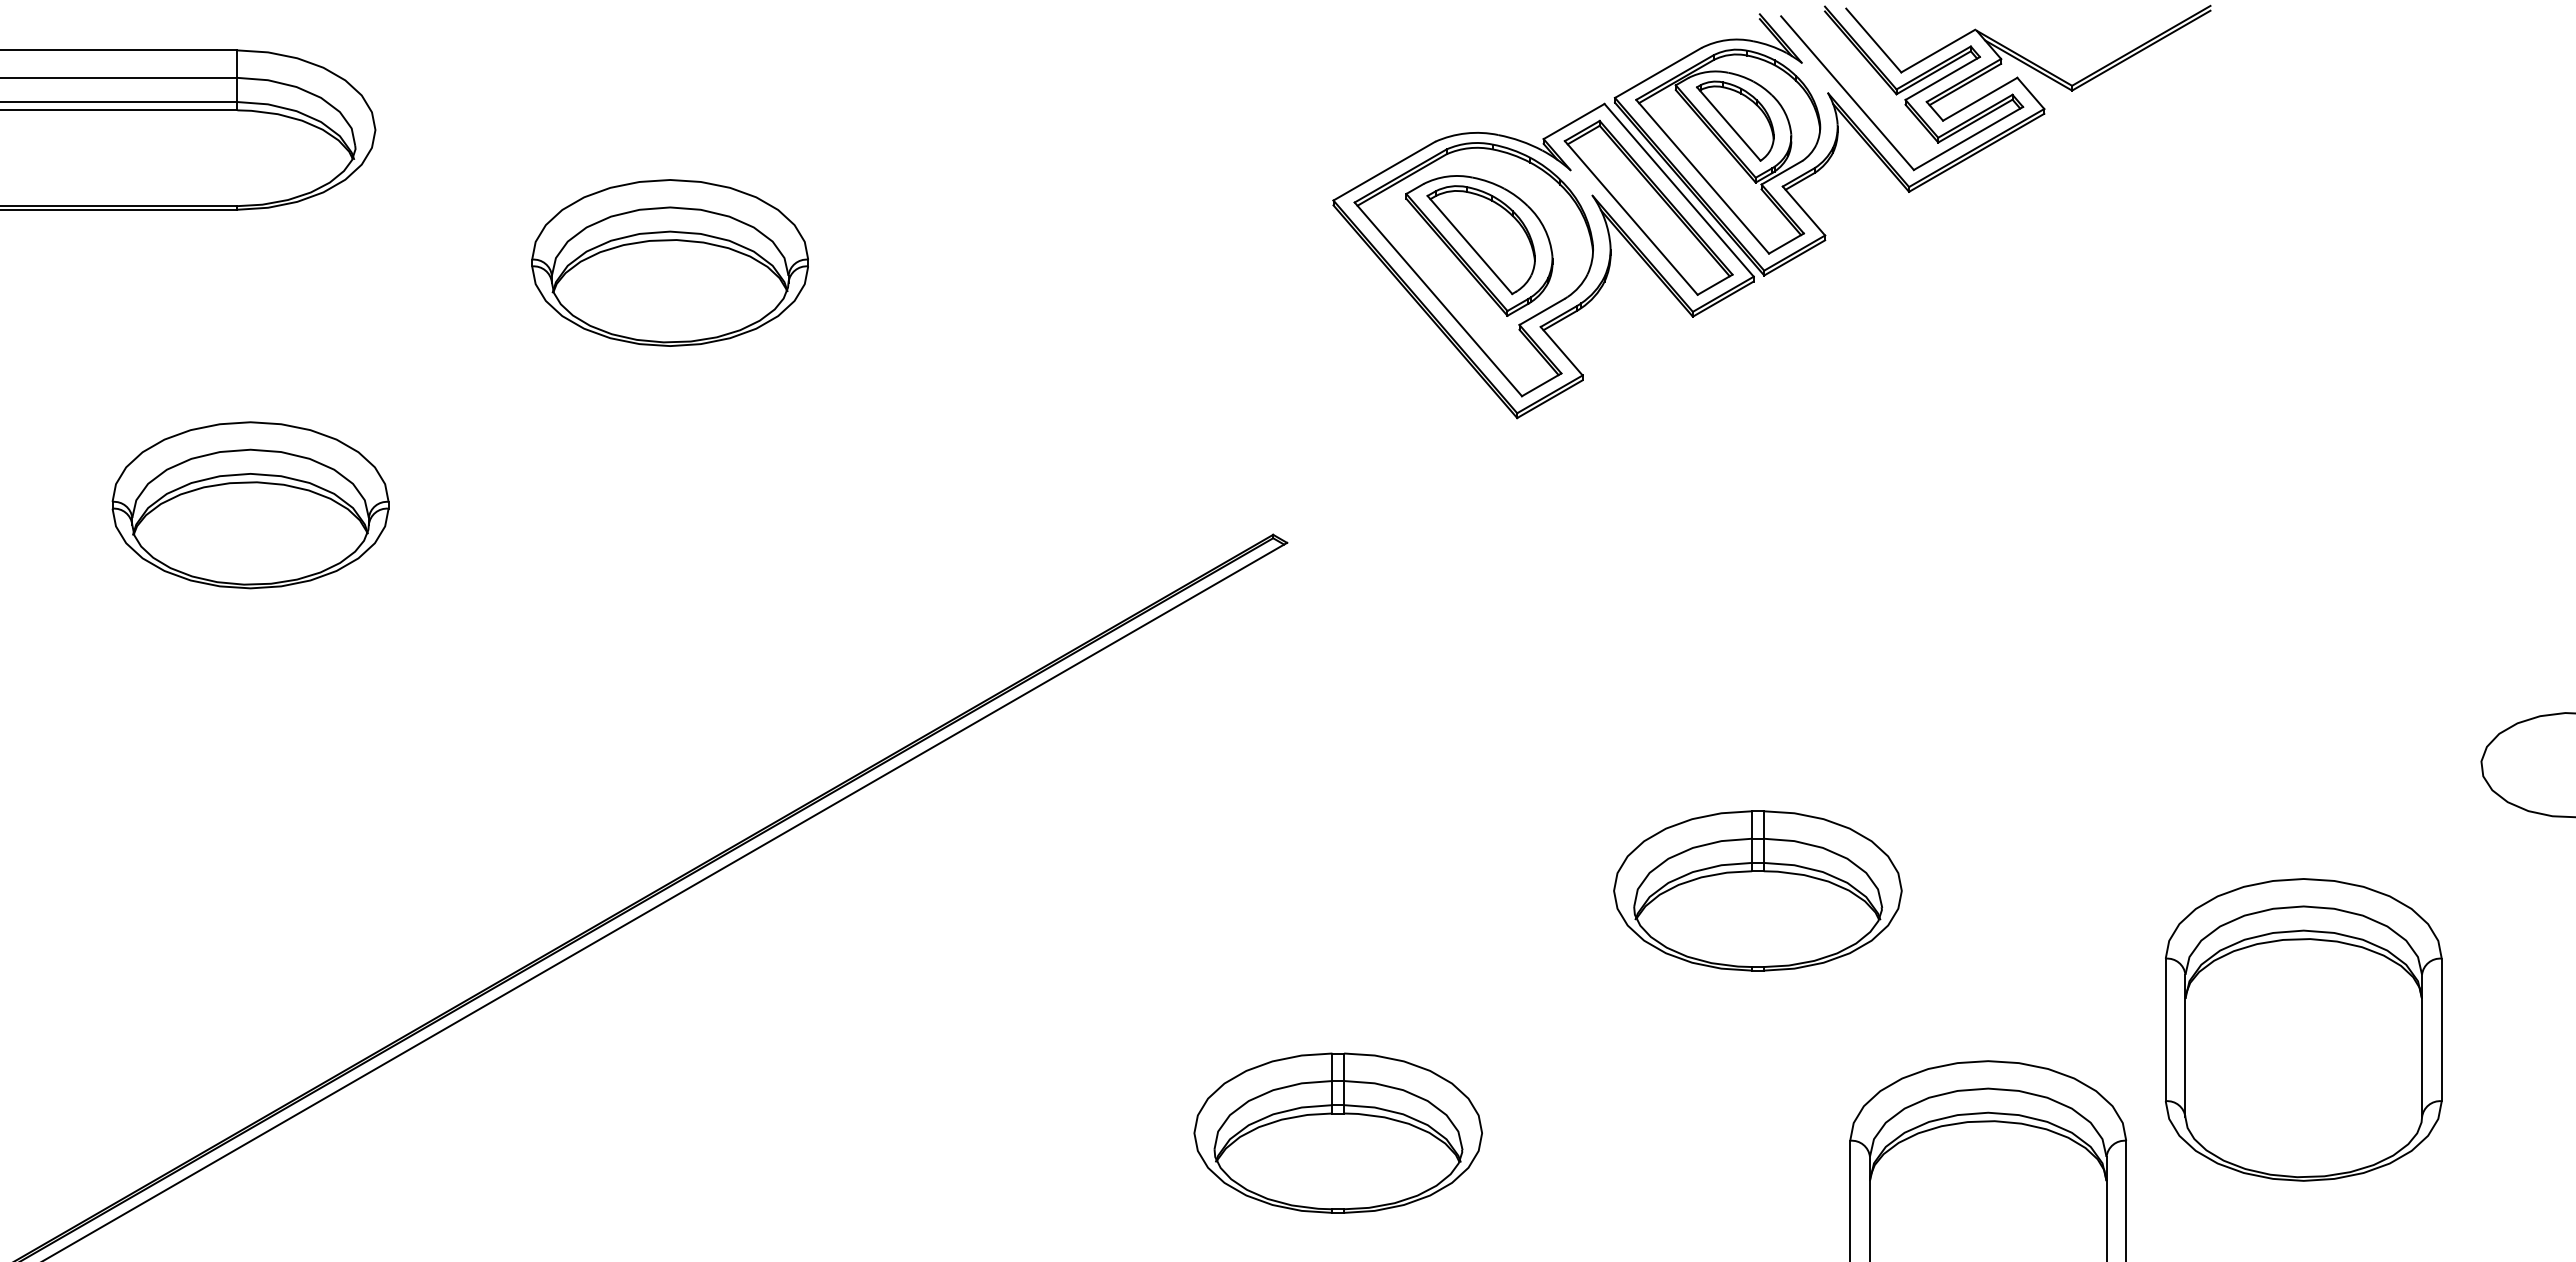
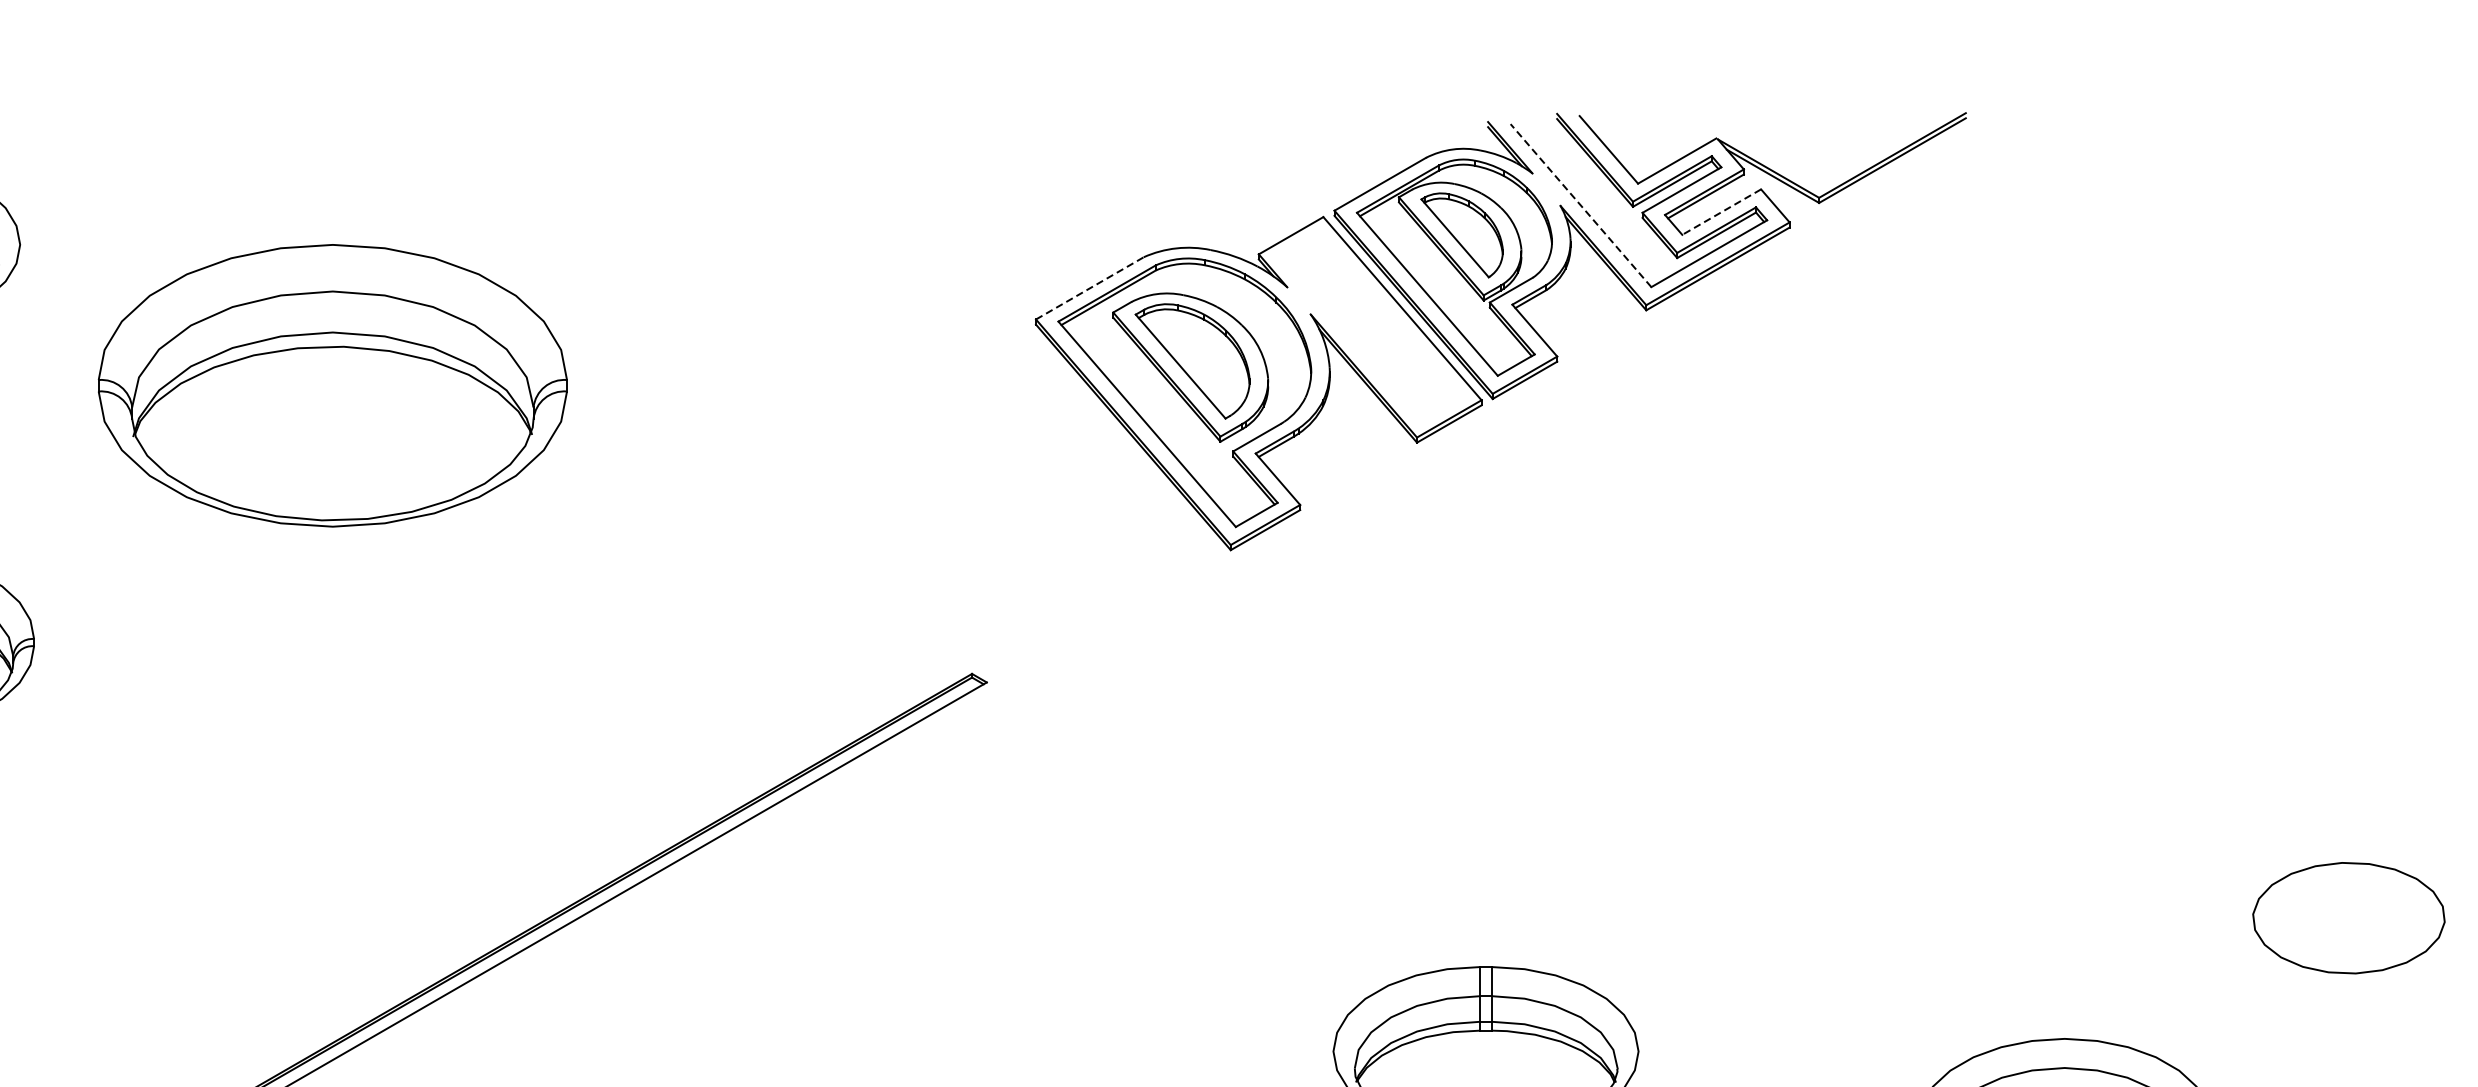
line: (1847, 93) -> (1580, 206), solid -> dashed
line: (1980, 99) -> (1722, 212), solid -> dashed
line: (1384, 171) -> (1090, 288), solid -> dashed
part: (1648, 207) -> (1369, 326), removed
part: (669, 262) -> (331, 385), size x1.6

